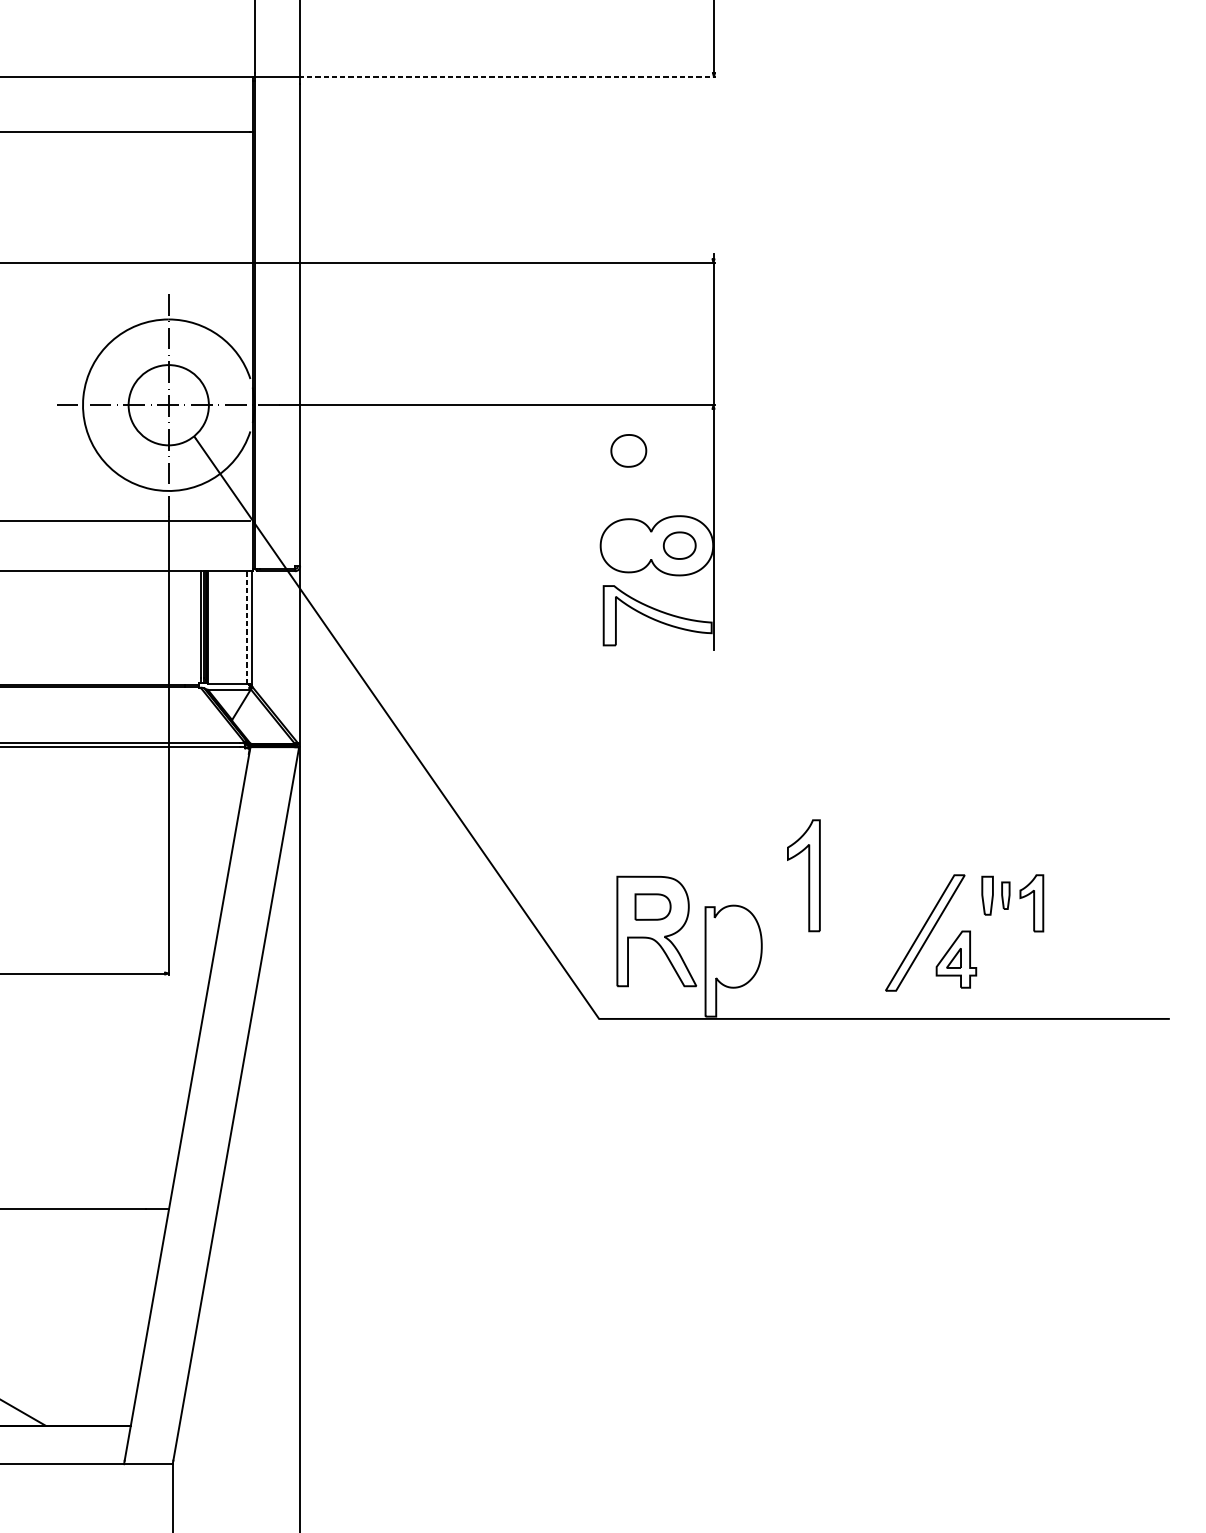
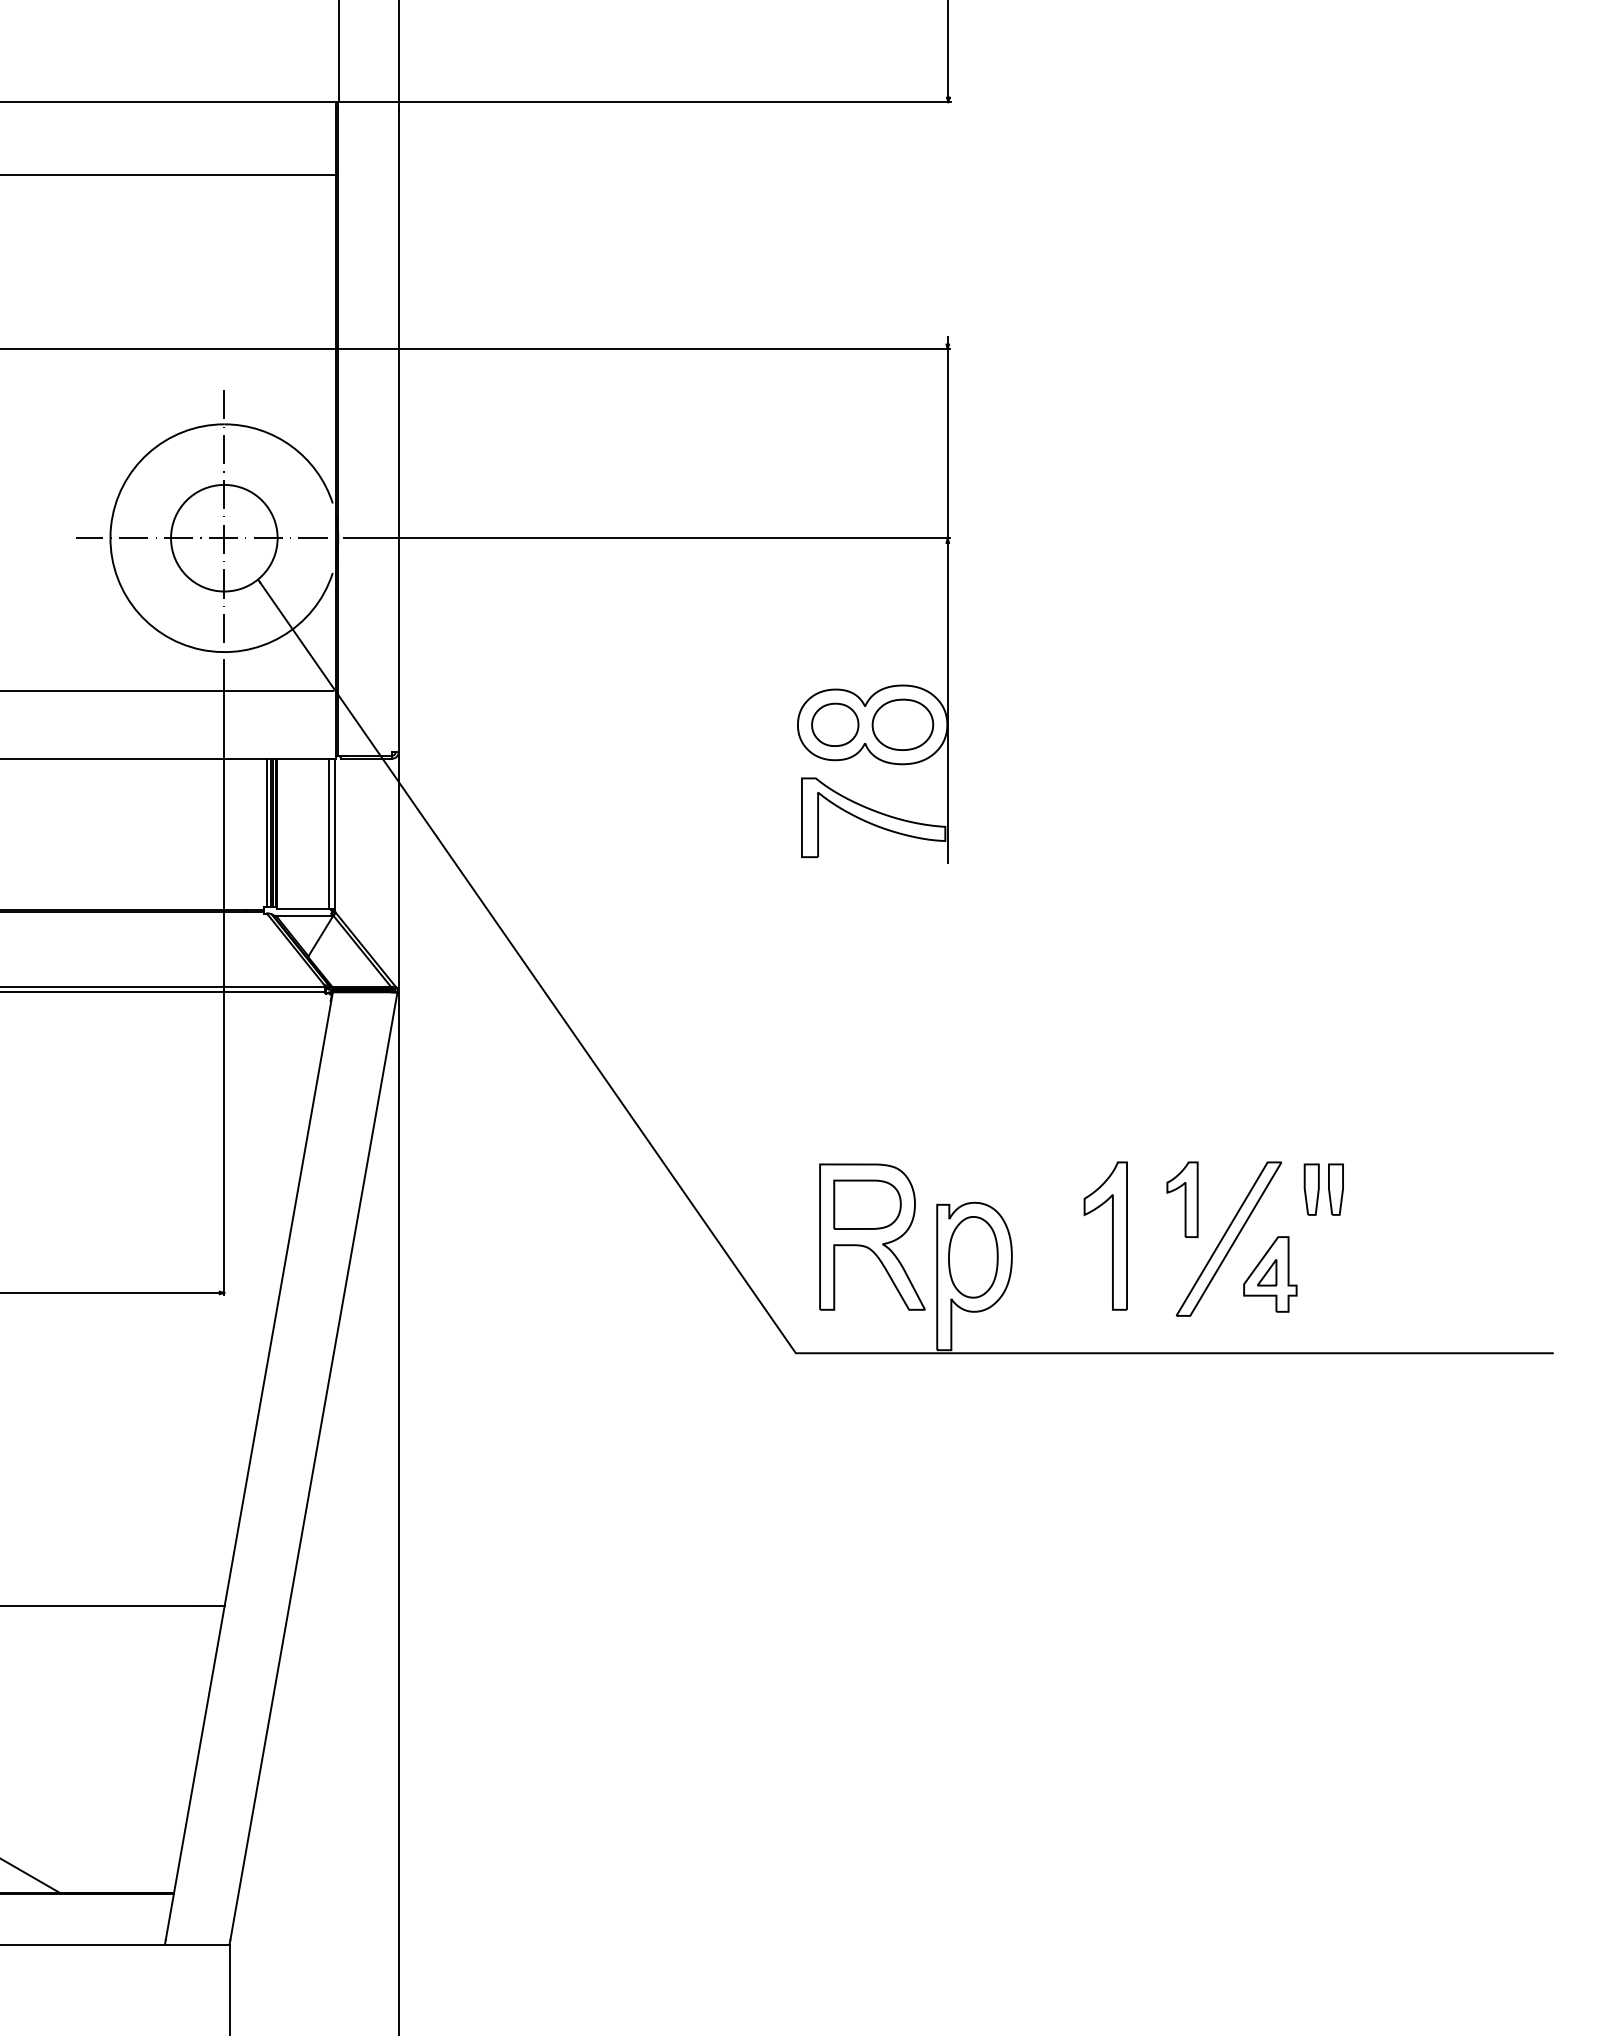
line: (506, 77) -> (673, 102), dashed -> solid
part: (628, 450) -> (835, 724), moved
part: (679, 545) -> (902, 724), size x1.43
line: (247, 627) -> (328, 833), dashed -> solid
part: (808, 875) -> (1112, 1235), moved
part: (1005, 895) -> (1335, 1189), size x1.43
part: (1031, 903) -> (1182, 1199), moved
part: (653, 906) -> (867, 1204), size x1.43
part: (732, 946) -> (973, 1257), added

